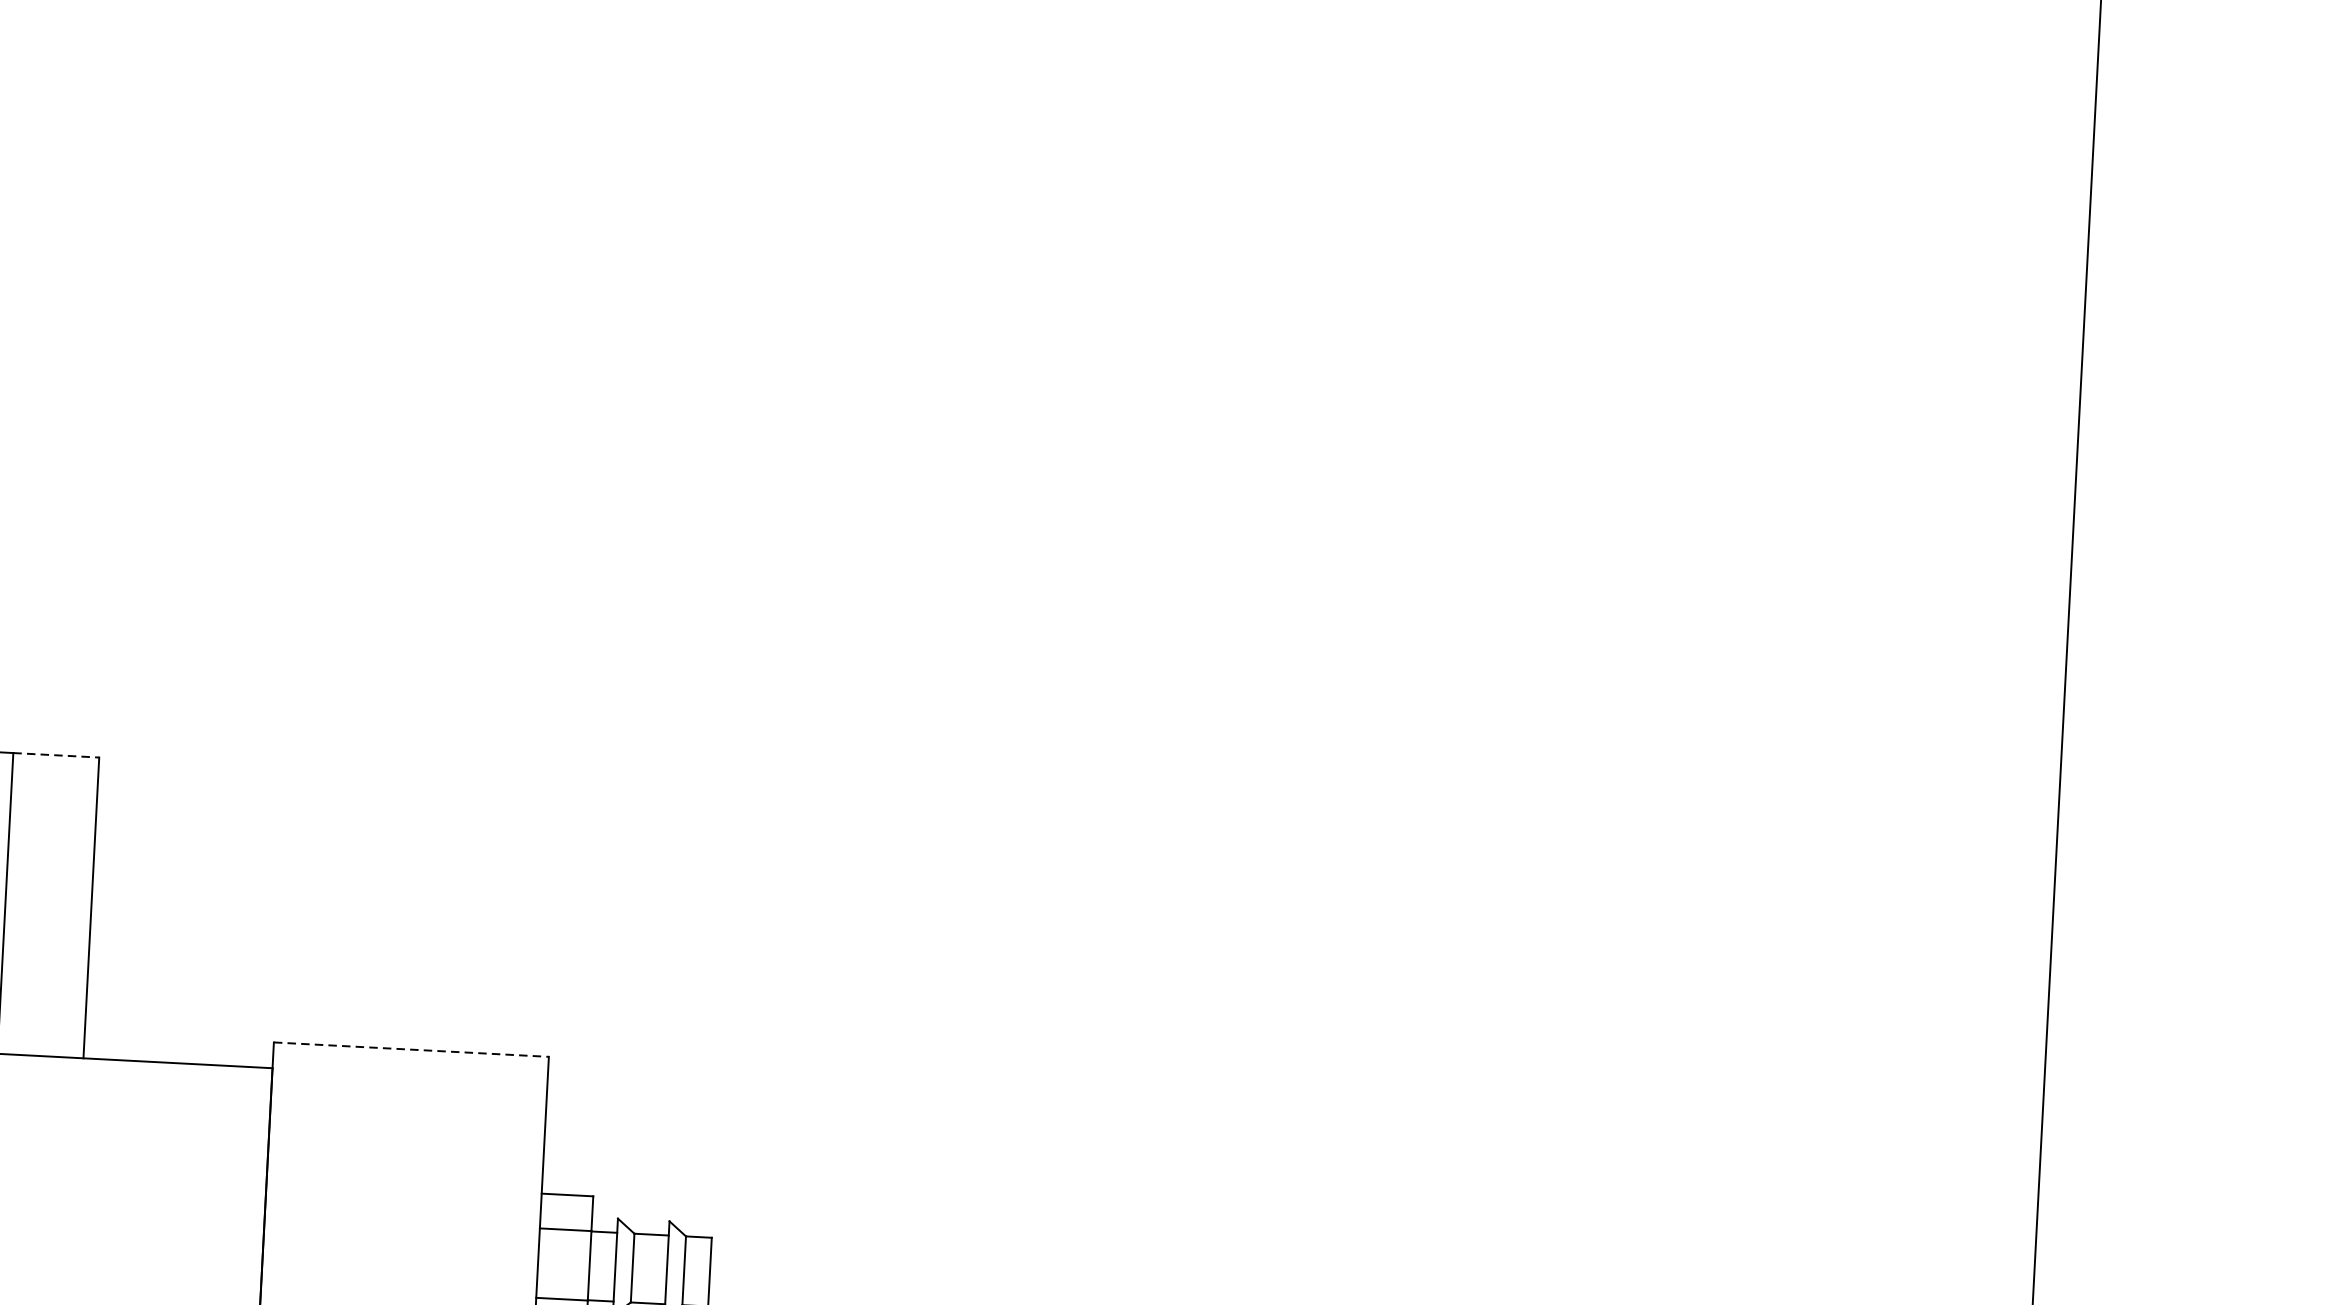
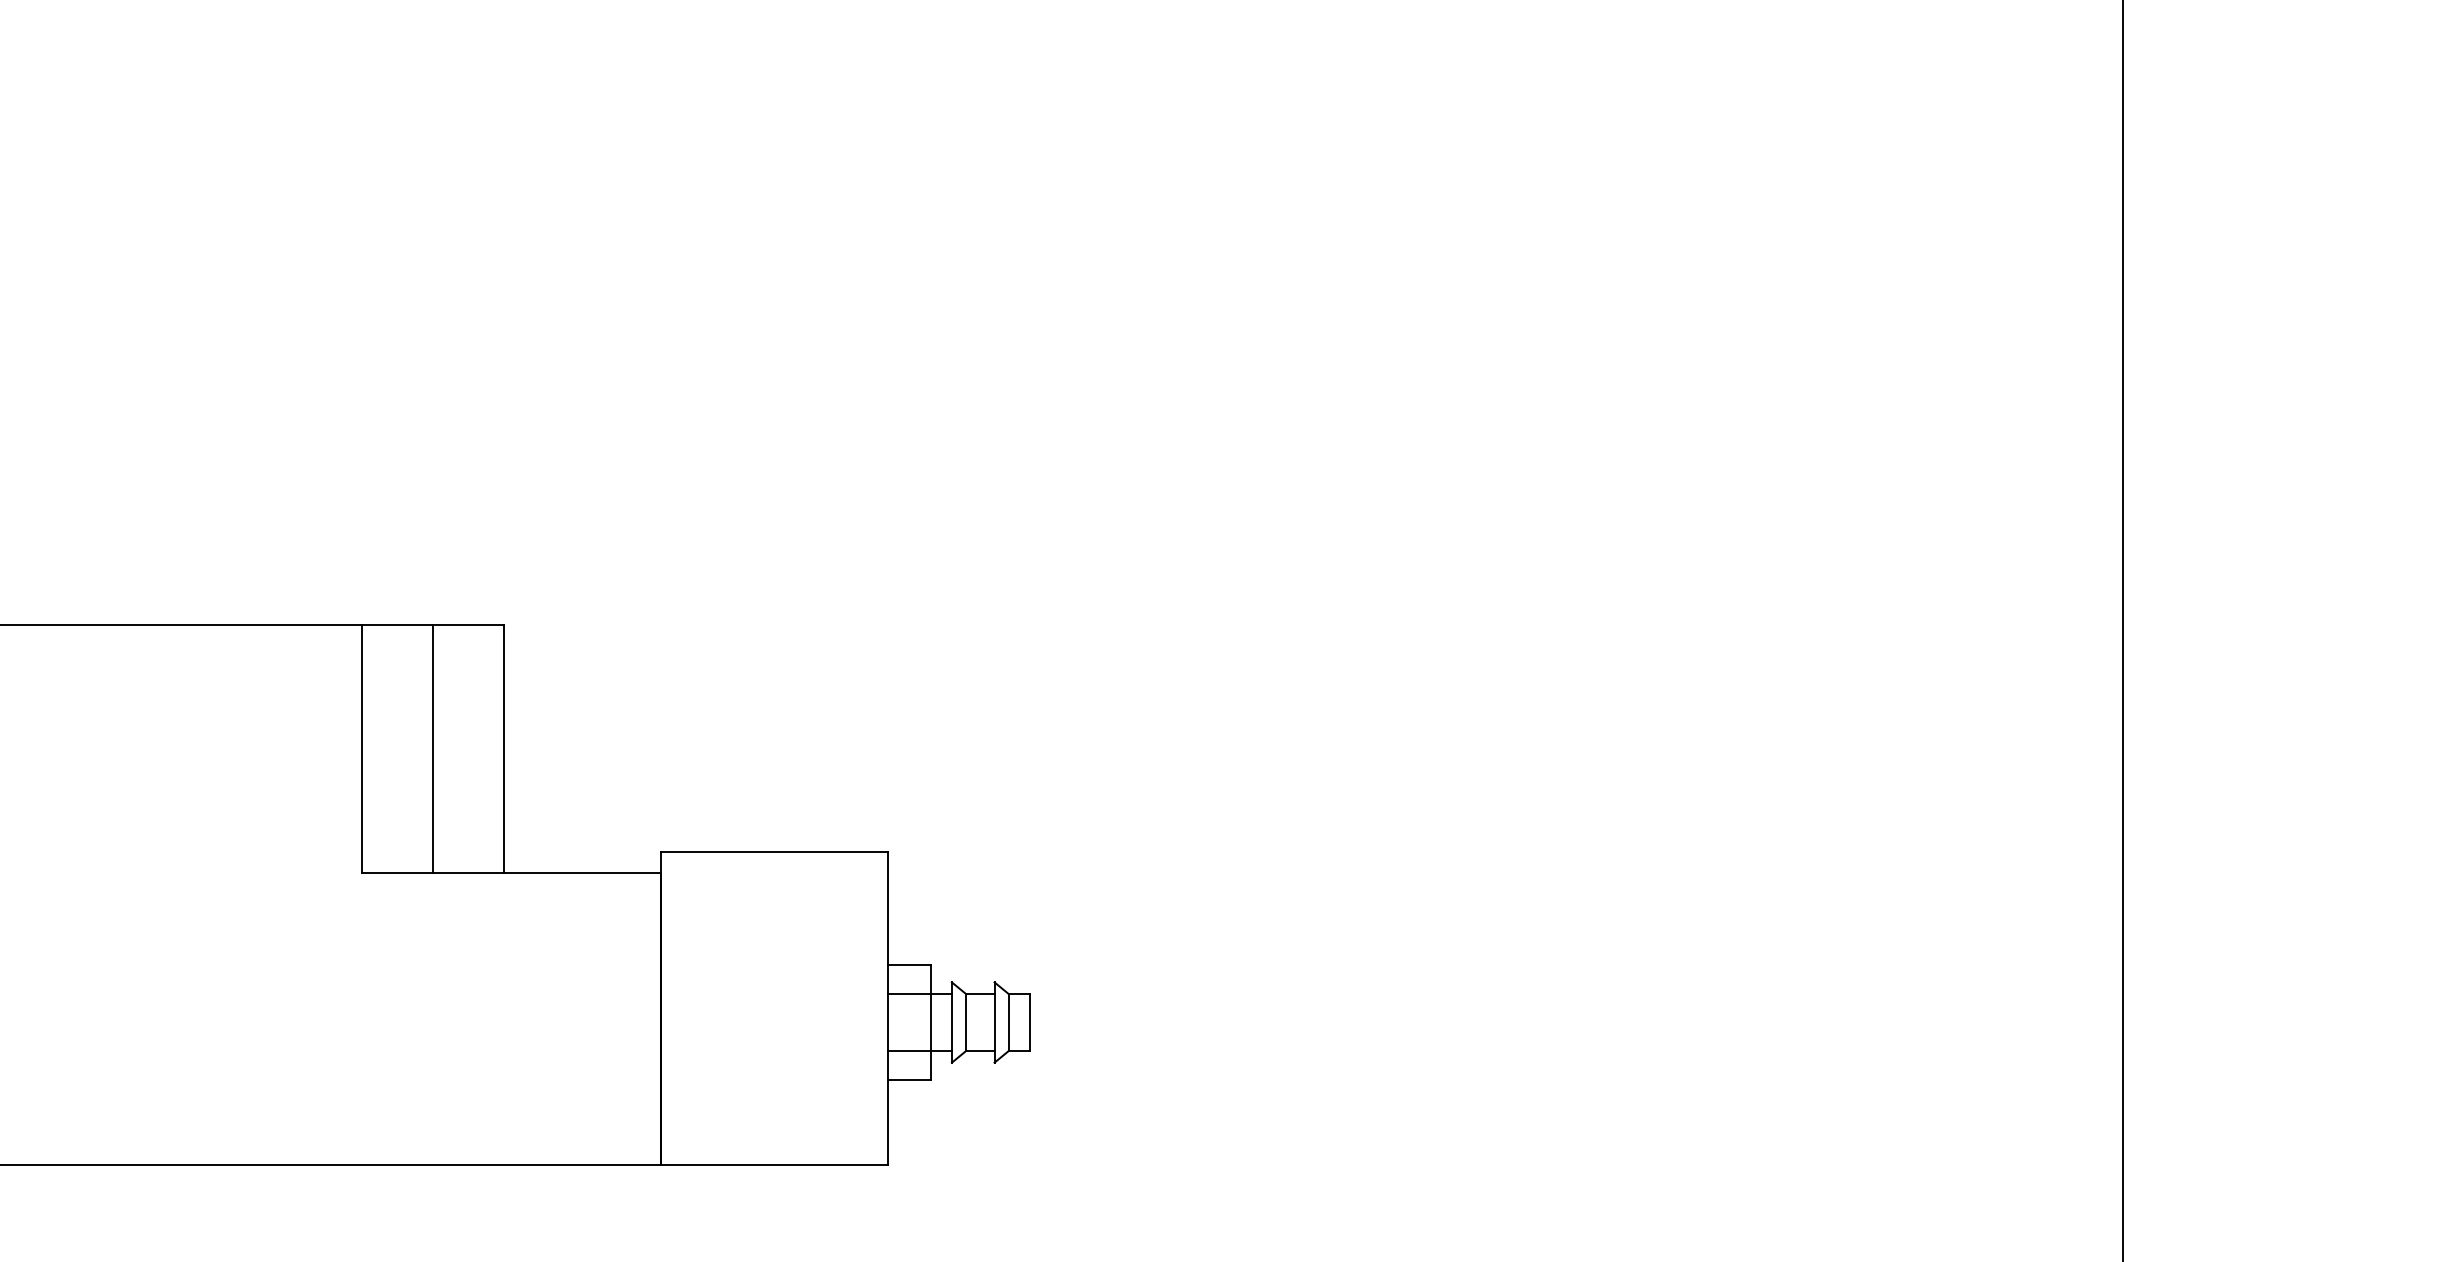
line: (56, 755) -> (468, 624), dashed -> solid
line: (411, 1049) -> (774, 851), dashed -> solid

